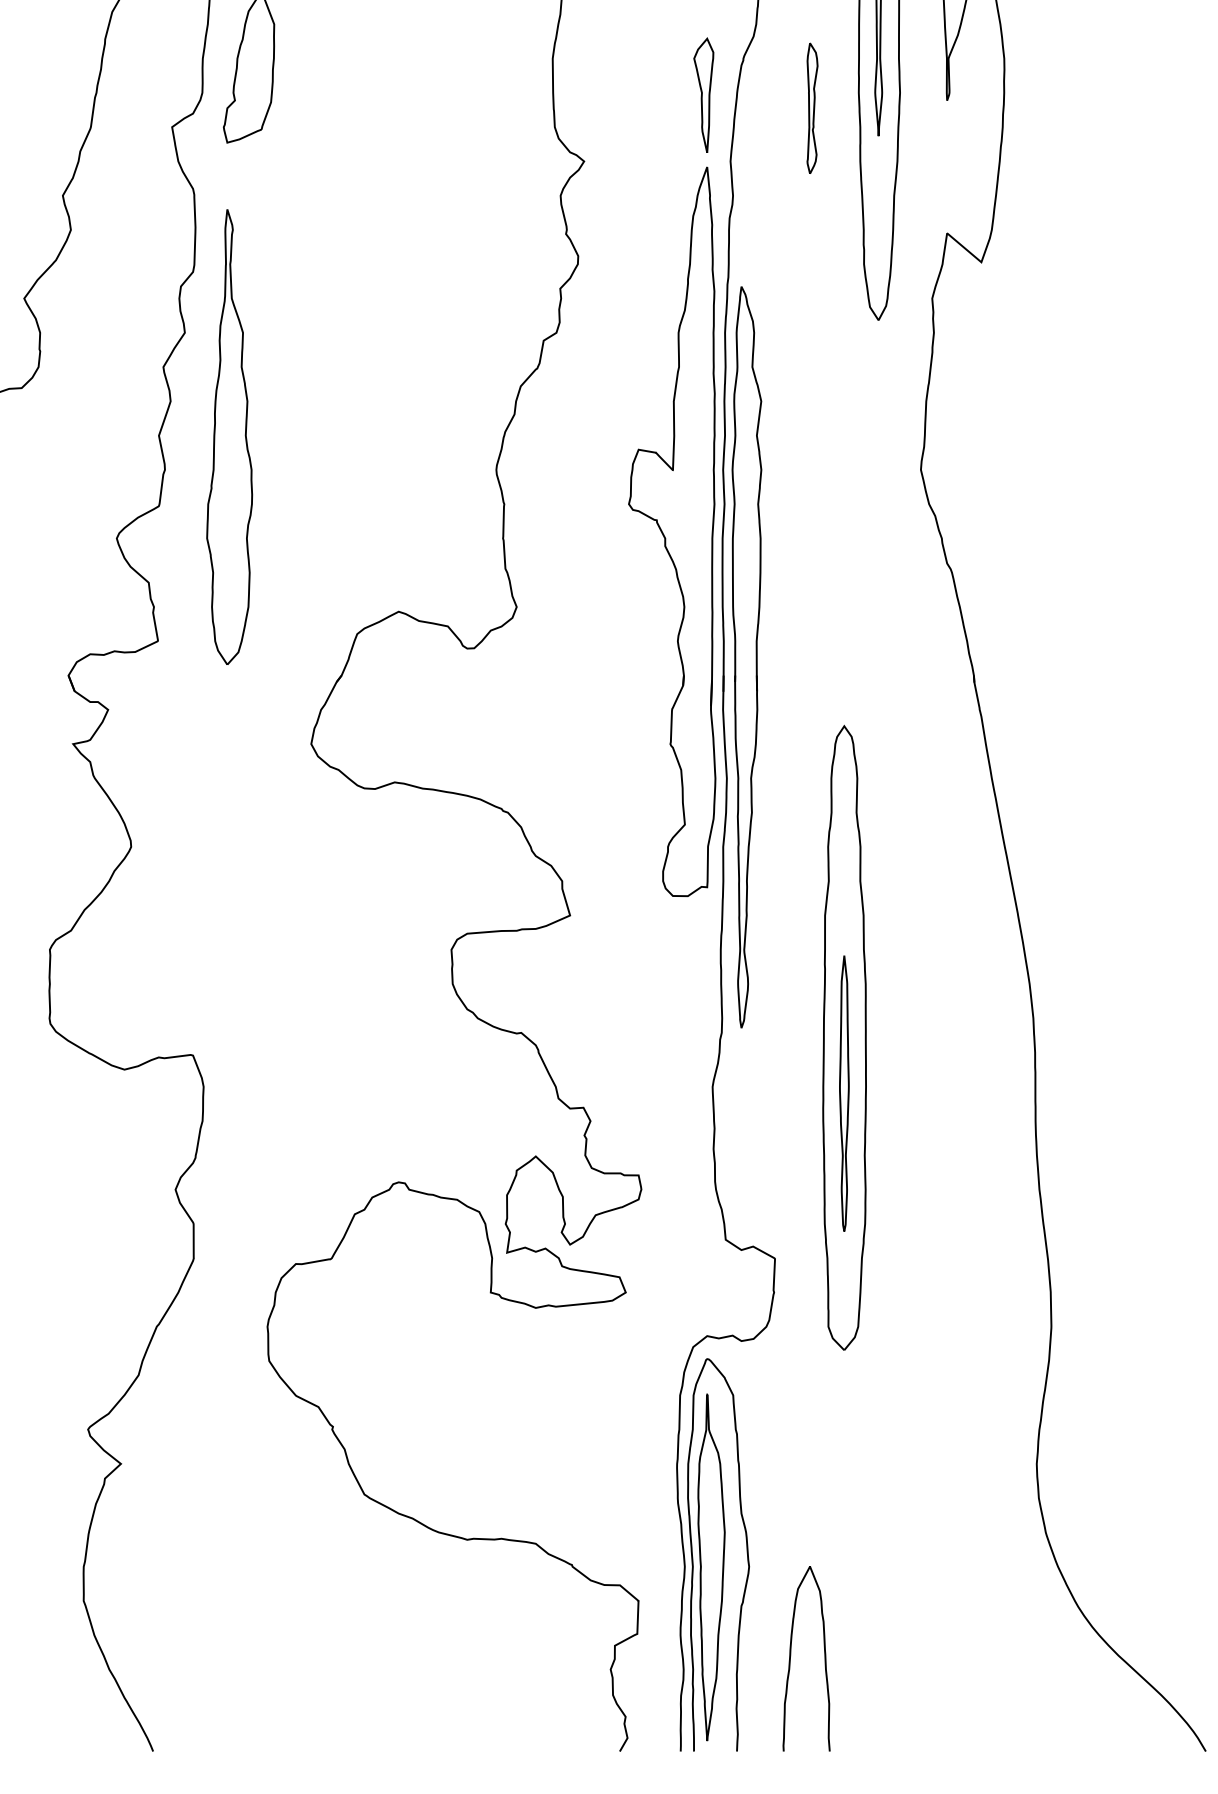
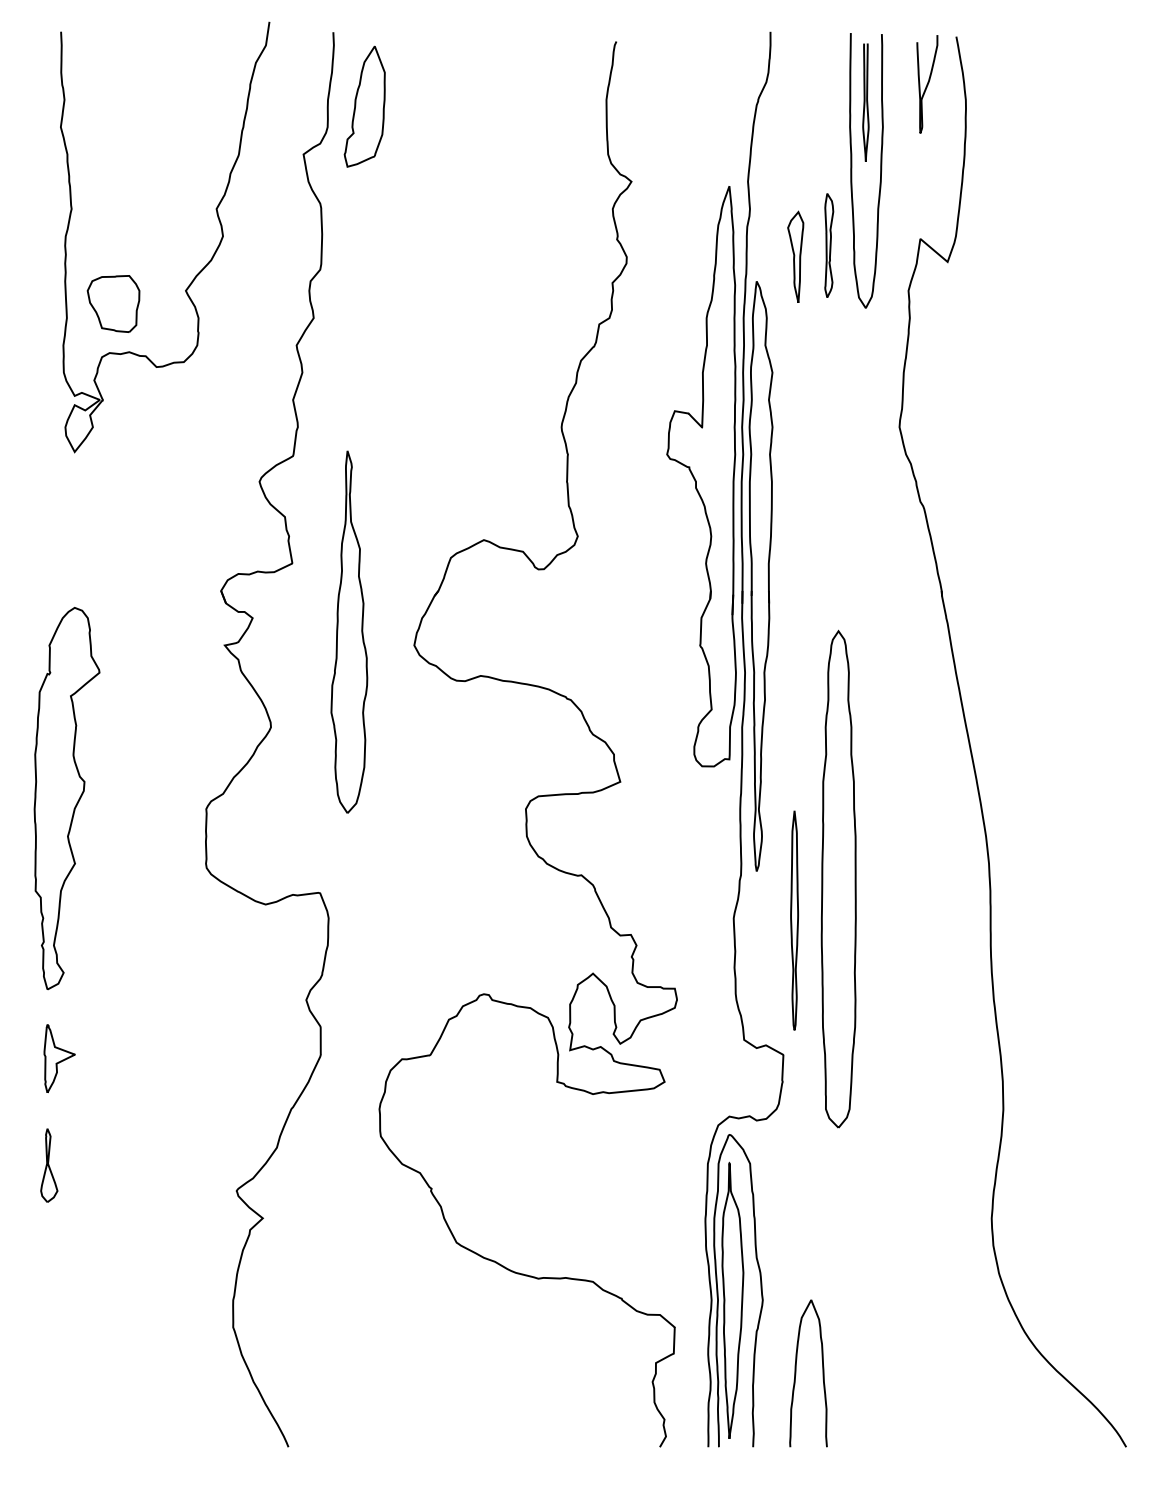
part: (703, 94) -> (795, 256), moved
part: (812, 108) -> (829, 245), moved
part: (229, 436) -> (349, 631), moved
part: (844, 1093) -> (794, 920), moved

